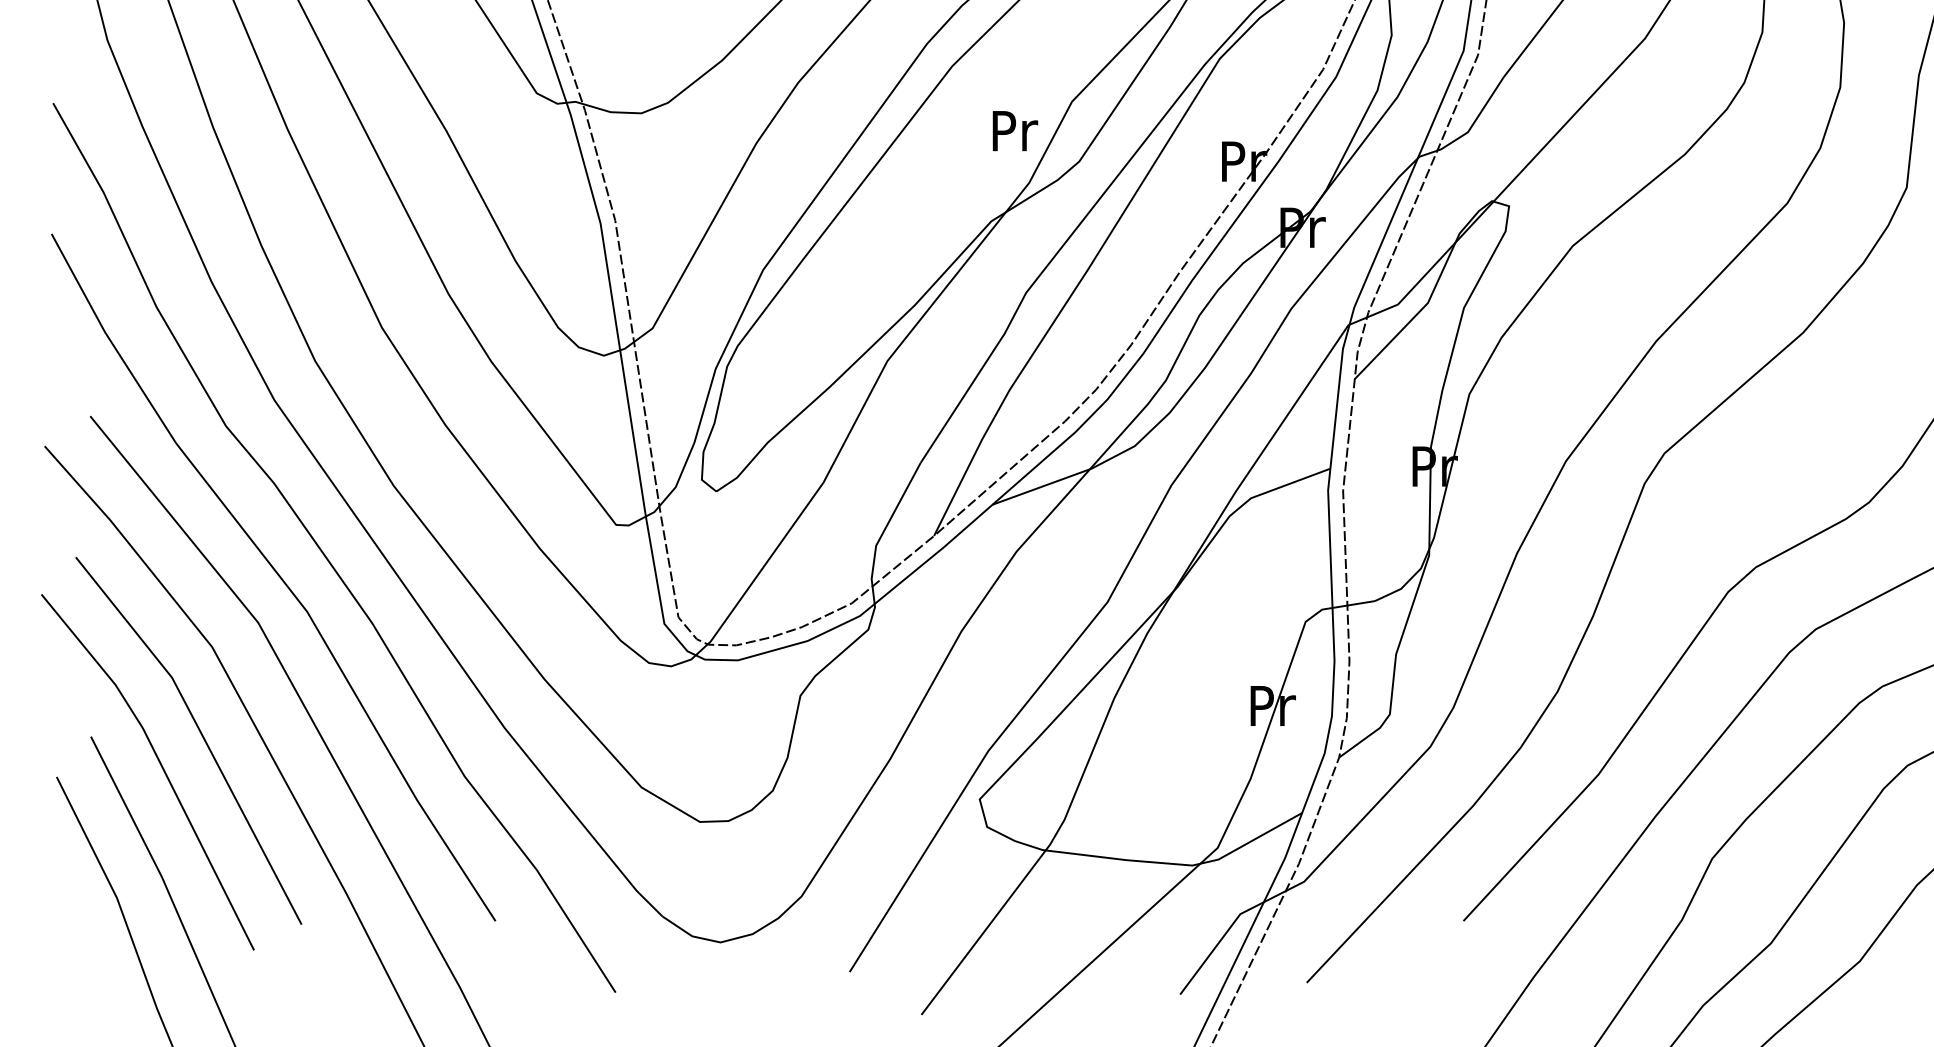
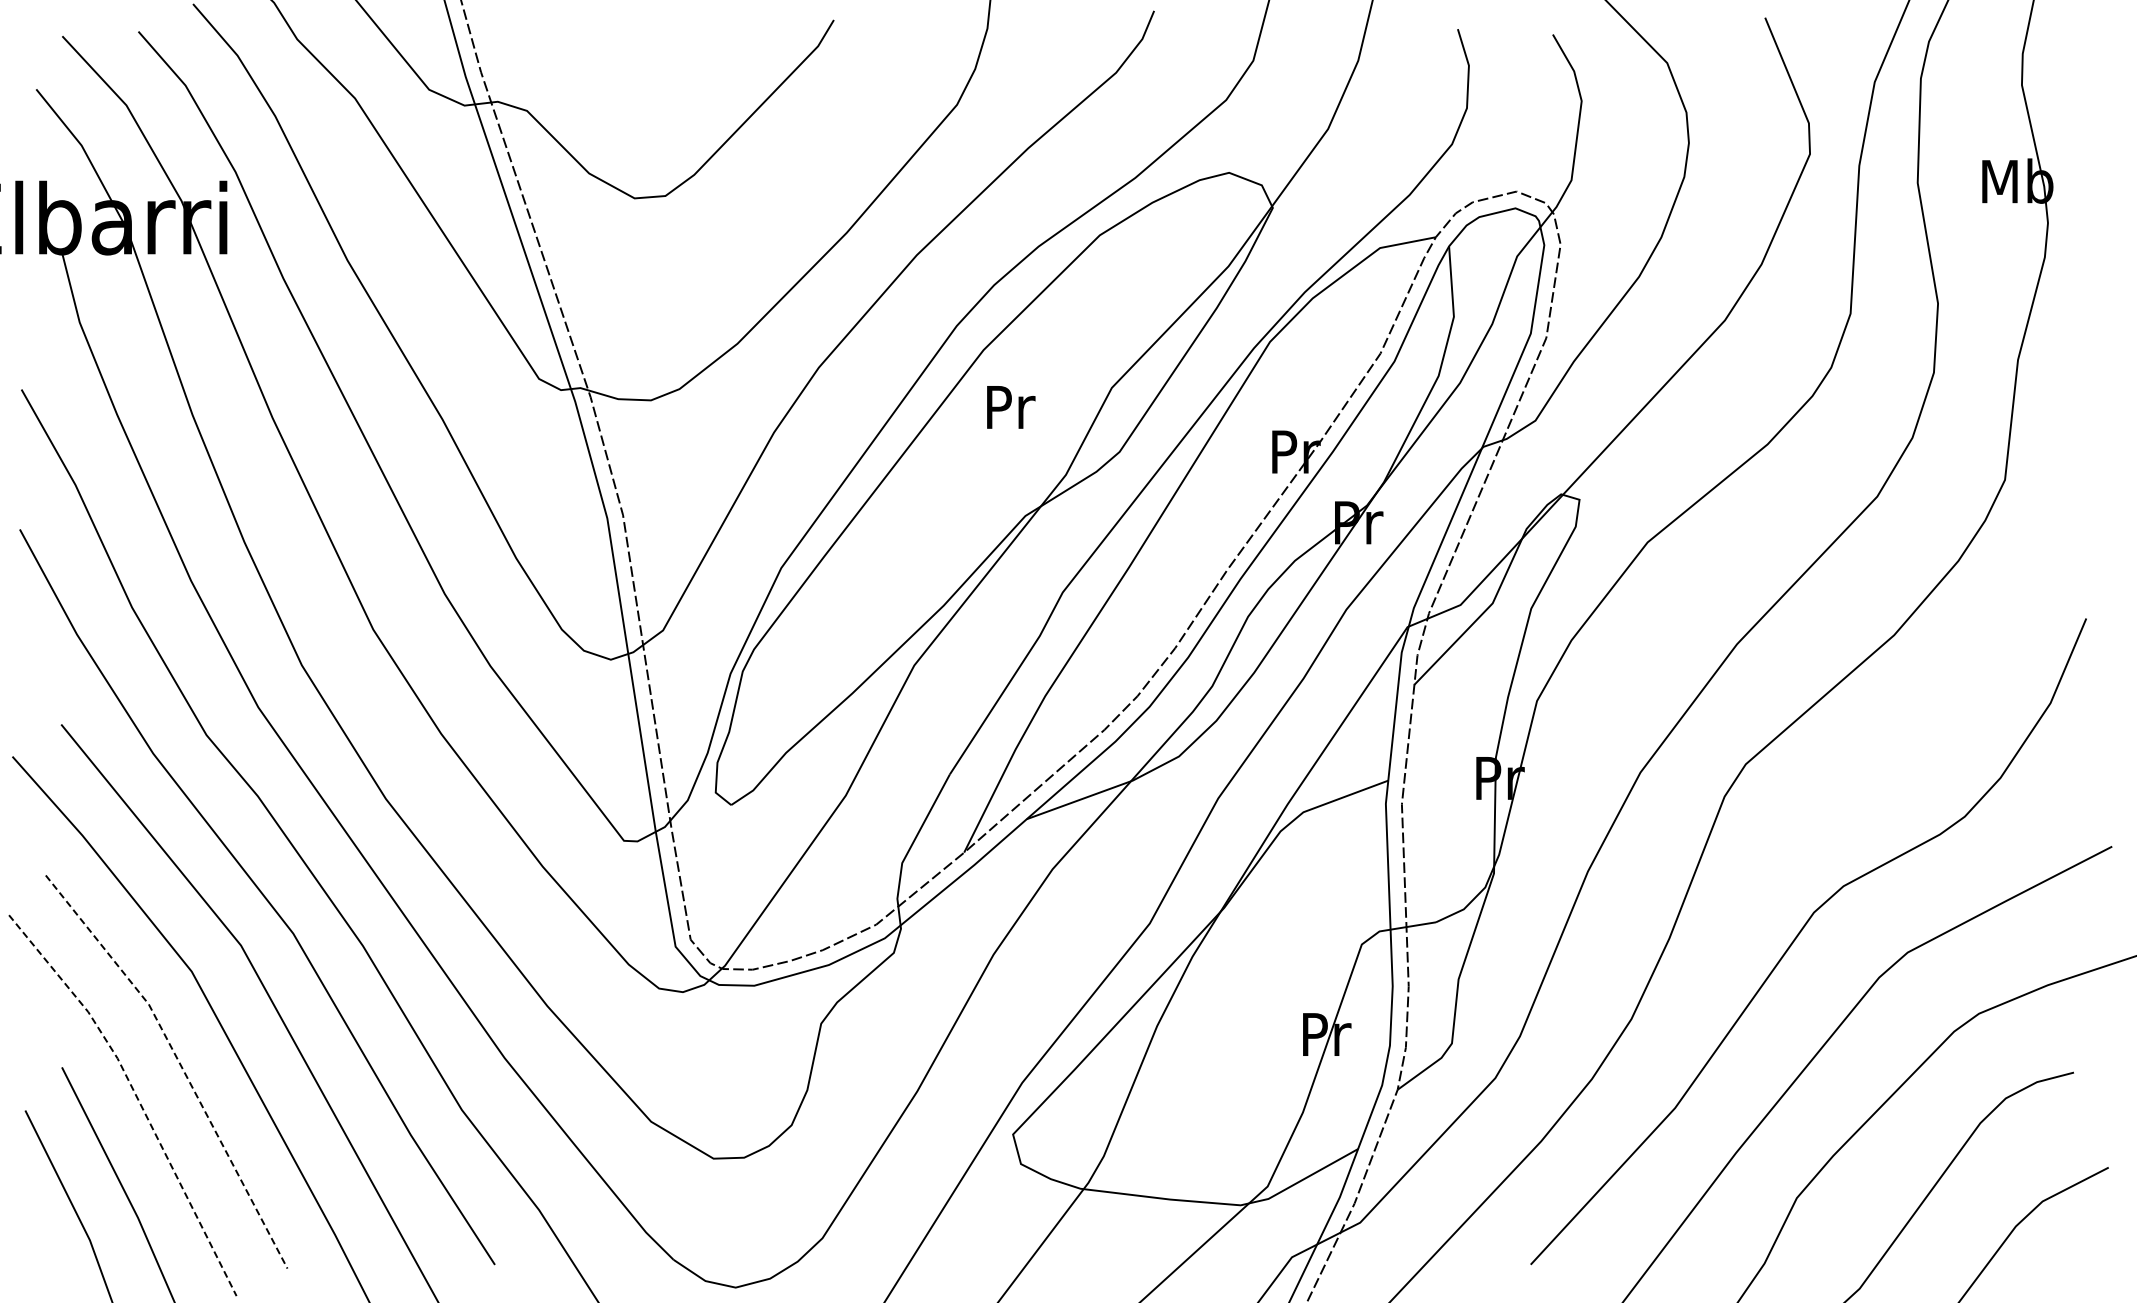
text: (1015, 131) -> (1011, 407), moved
line: (200, 732) -> (179, 1062), solid -> dashed
line: (160, 762) -> (136, 1095), solid -> dashed

